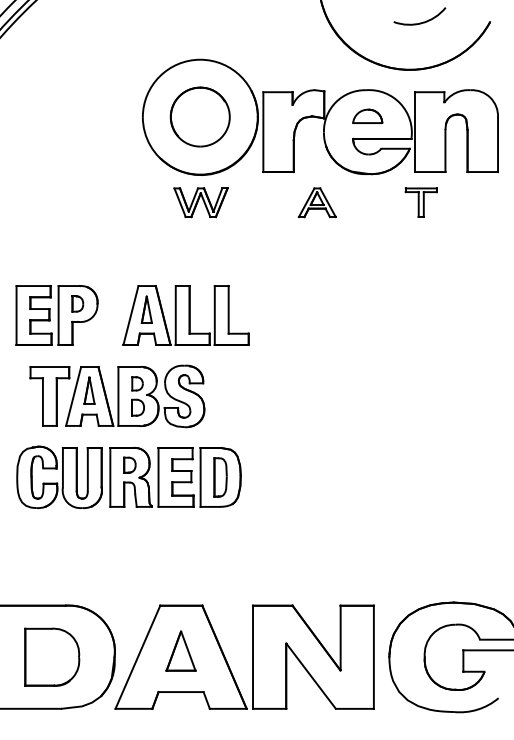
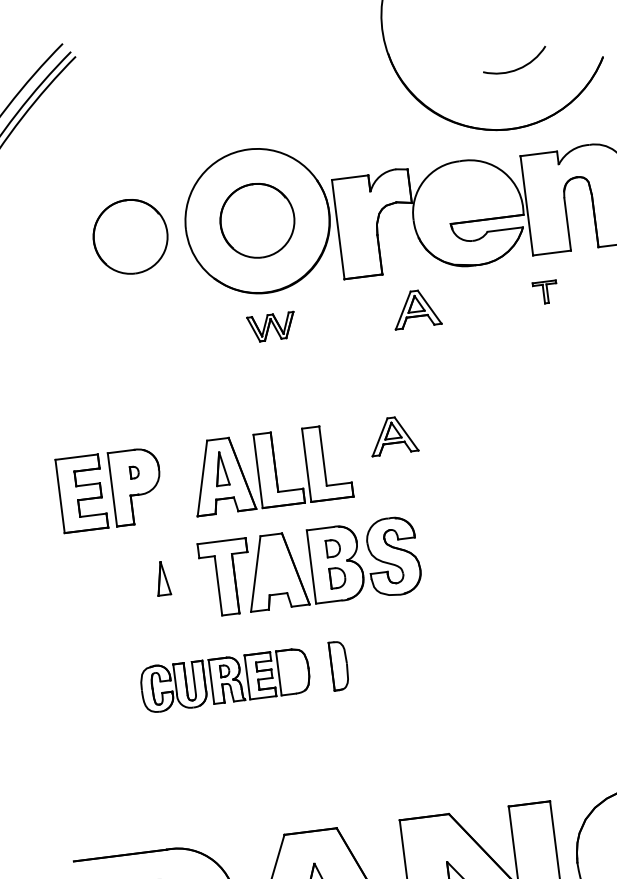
part: (367, 115) -> (465, 192), removed
part: (97, 116) -> (129, 236), added
part: (200, 202) -> (271, 327), size x0.7
part: (420, 202) -> (544, 292), size x0.6
part: (285, 300) -> (392, 435), added
part: (77, 303) -> (134, 471), size x0.6
part: (117, 396) -> (310, 567), moved
part: (128, 477) -> (224, 680), size x0.6

